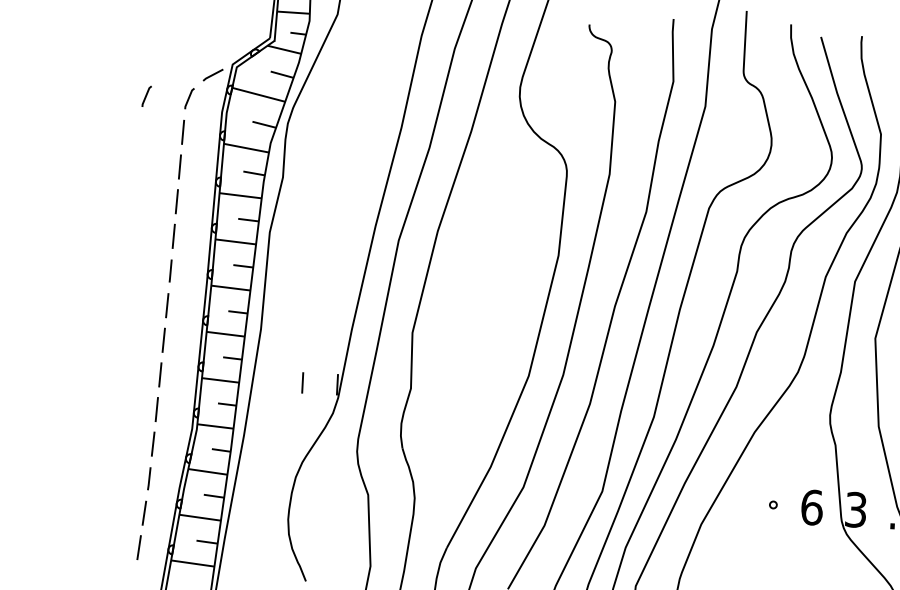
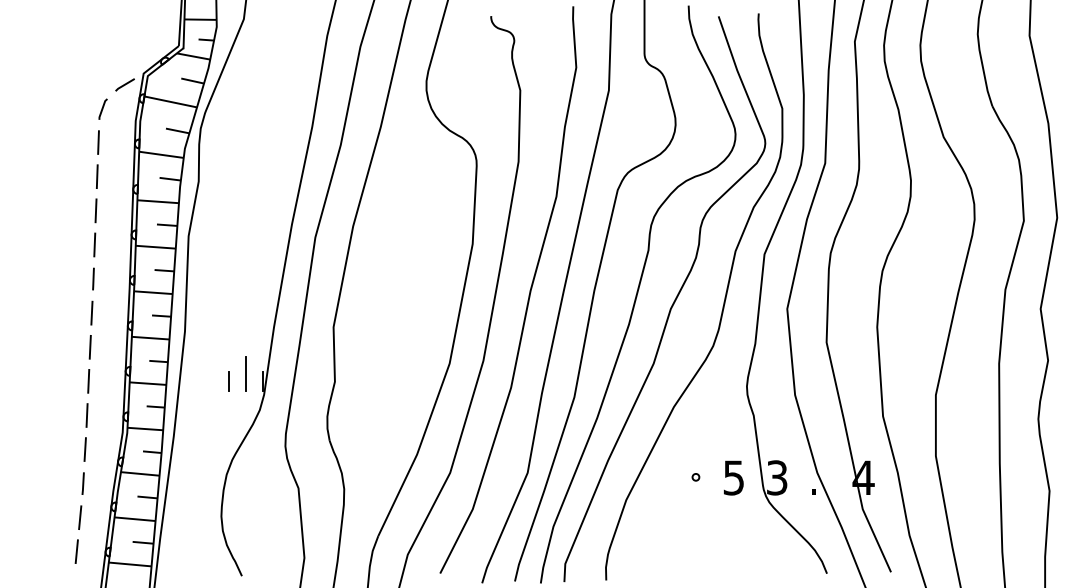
line: (146, 95) -> (60, 108), removed
line: (320, 376) -> (245, 374), added
text: (811, 507) -> (733, 477), 6 -> 5

